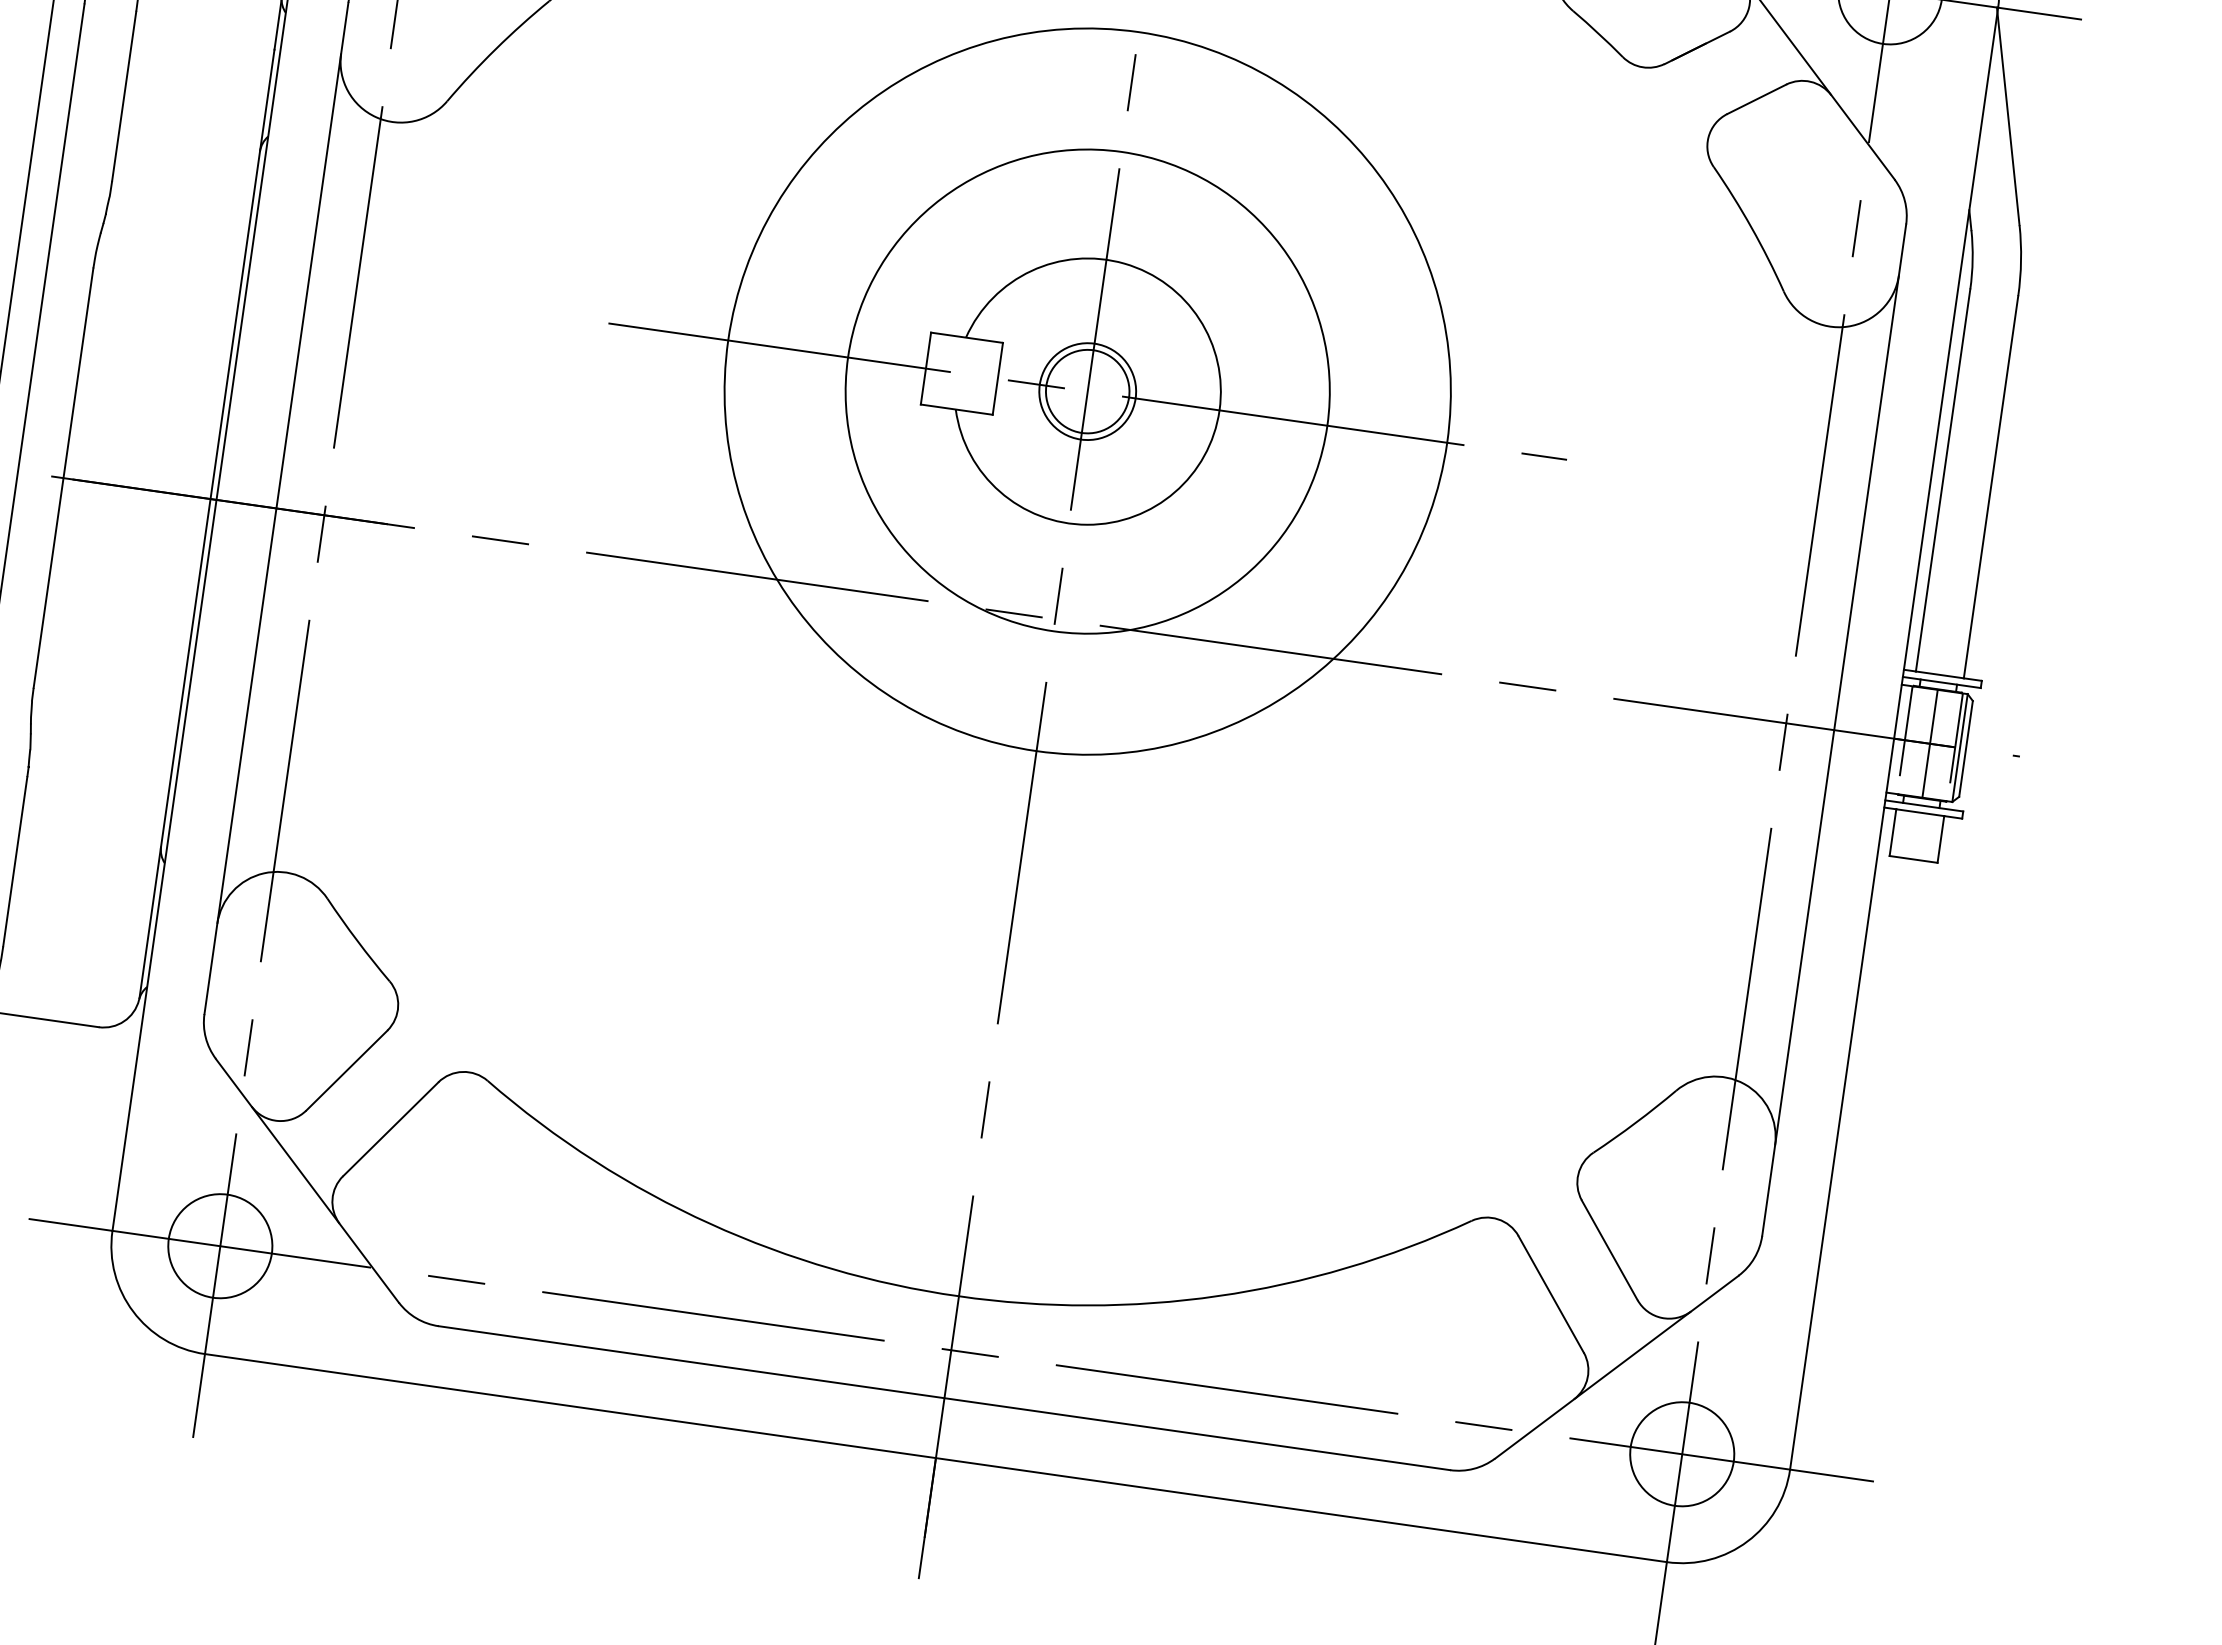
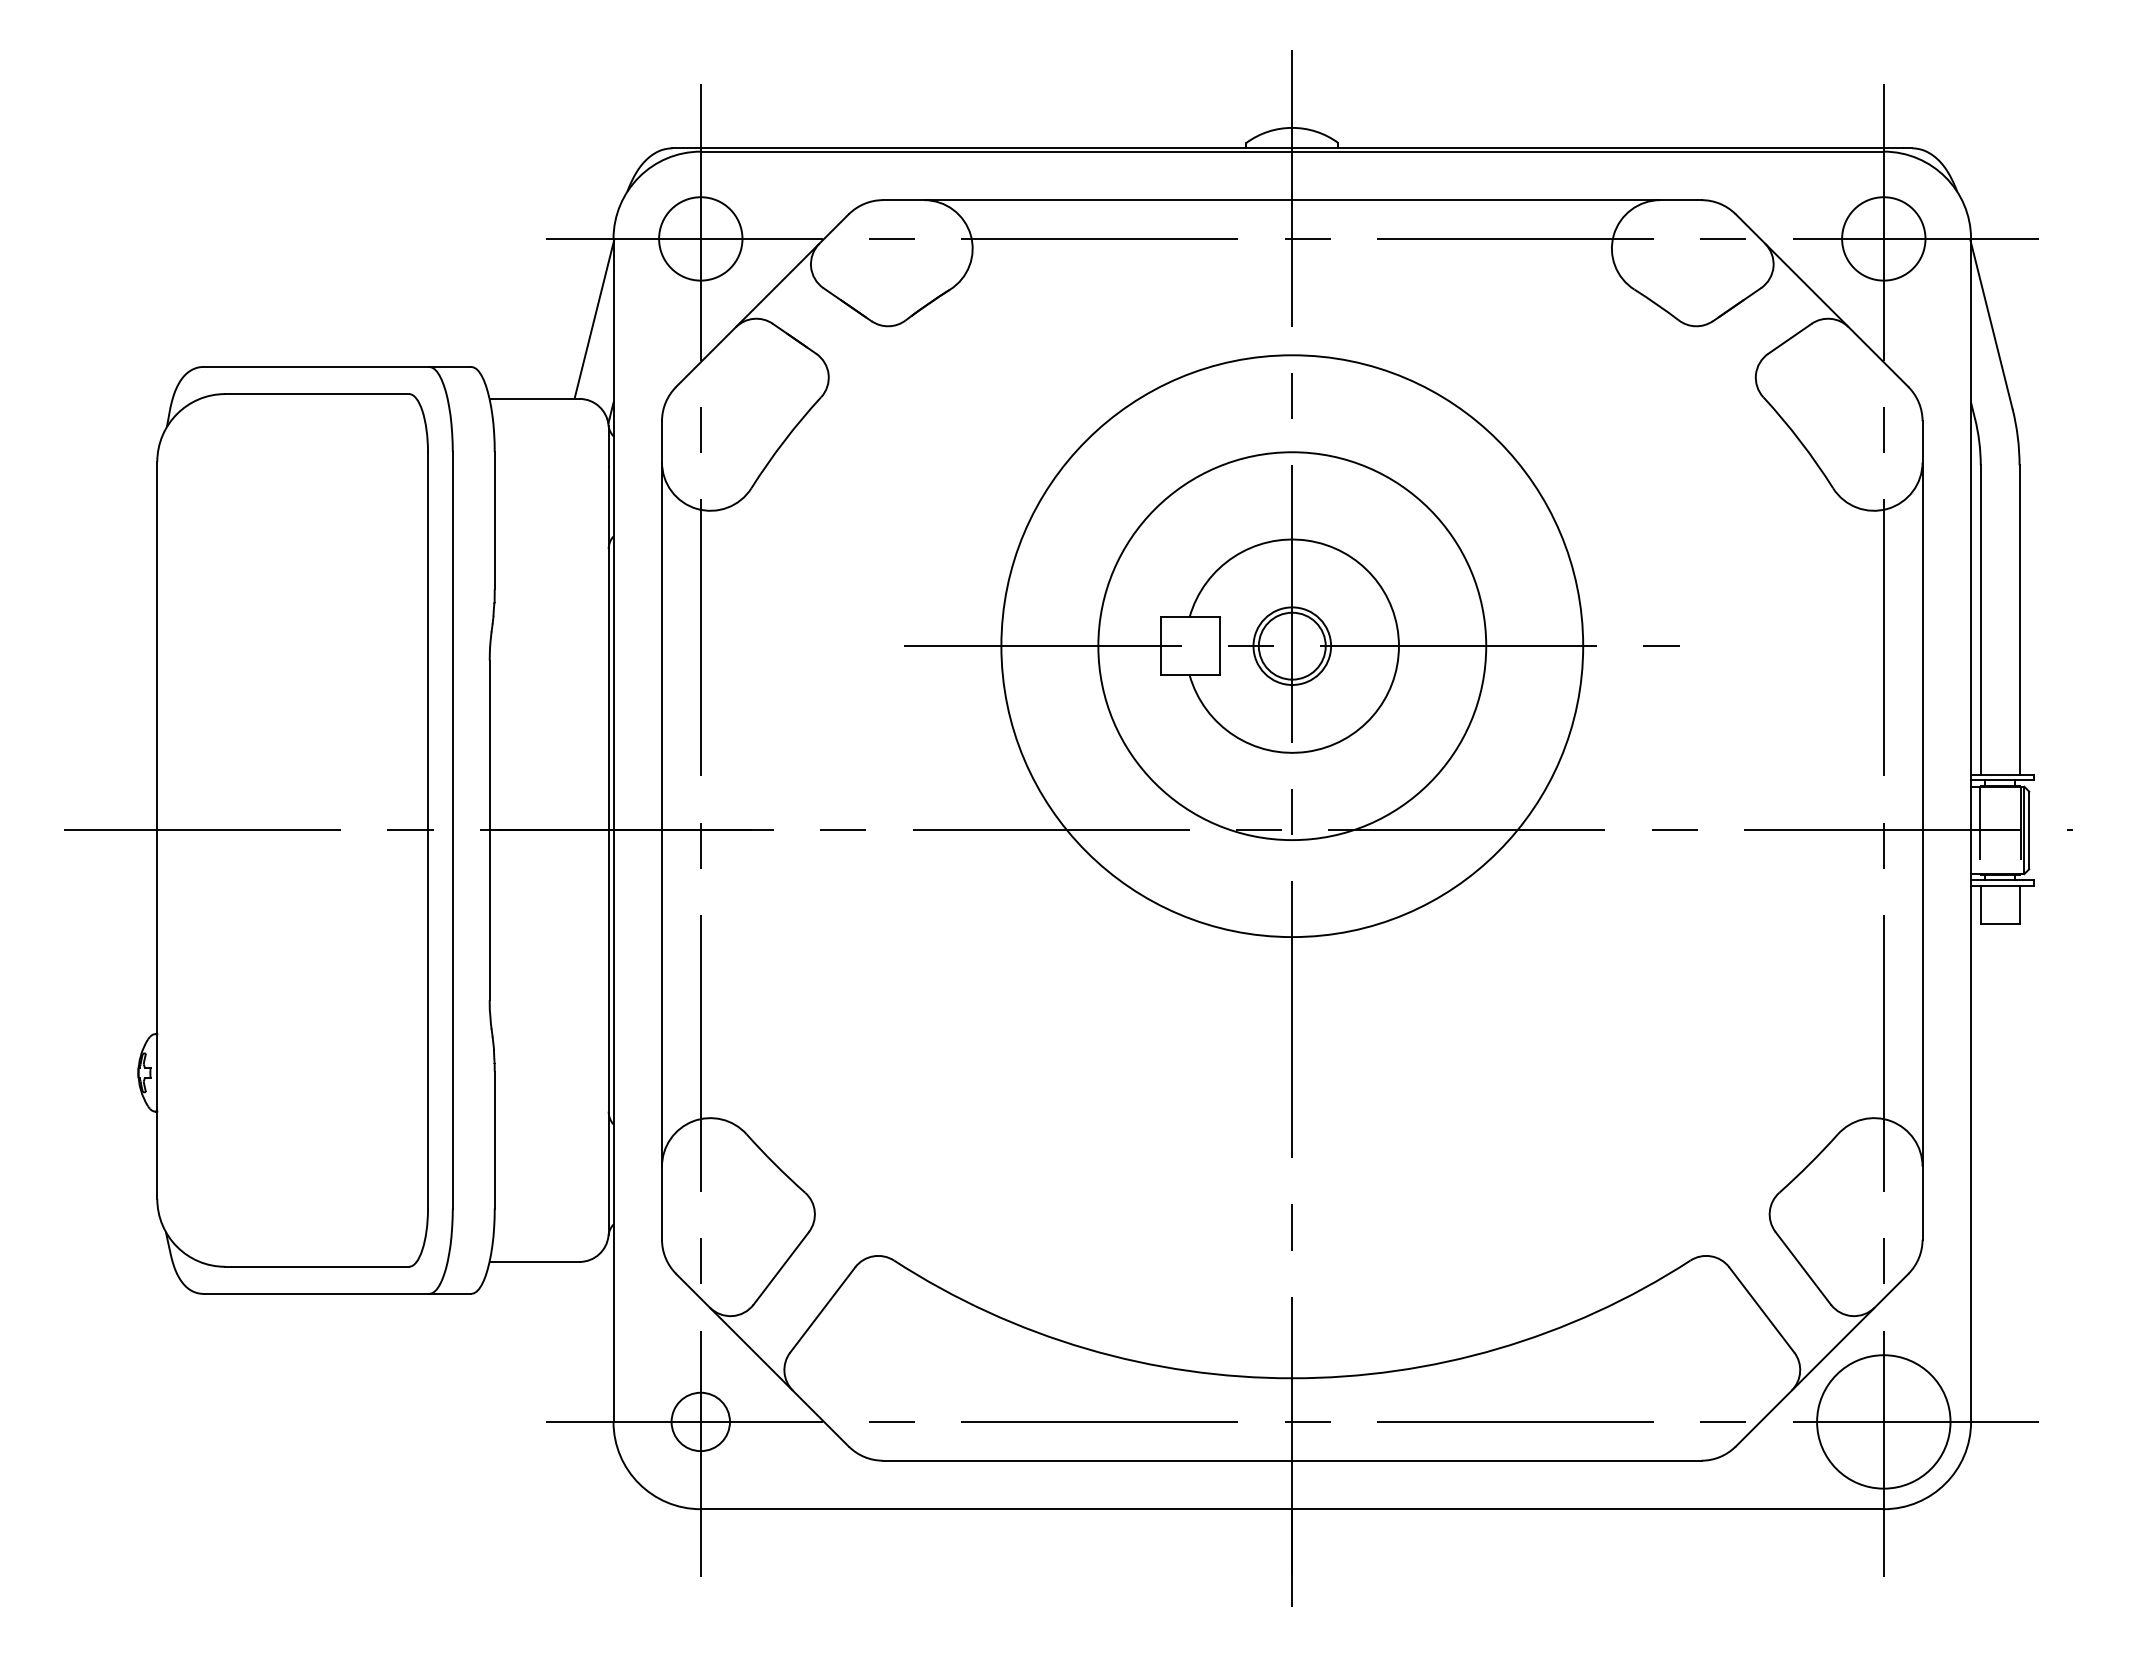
line: (1930, 743) -> (2000, 830), removed
circle: (220, 1245) -> (700, 1421), size x0.7
circle: (1681, 1453) -> (1883, 1421), size x1.6

